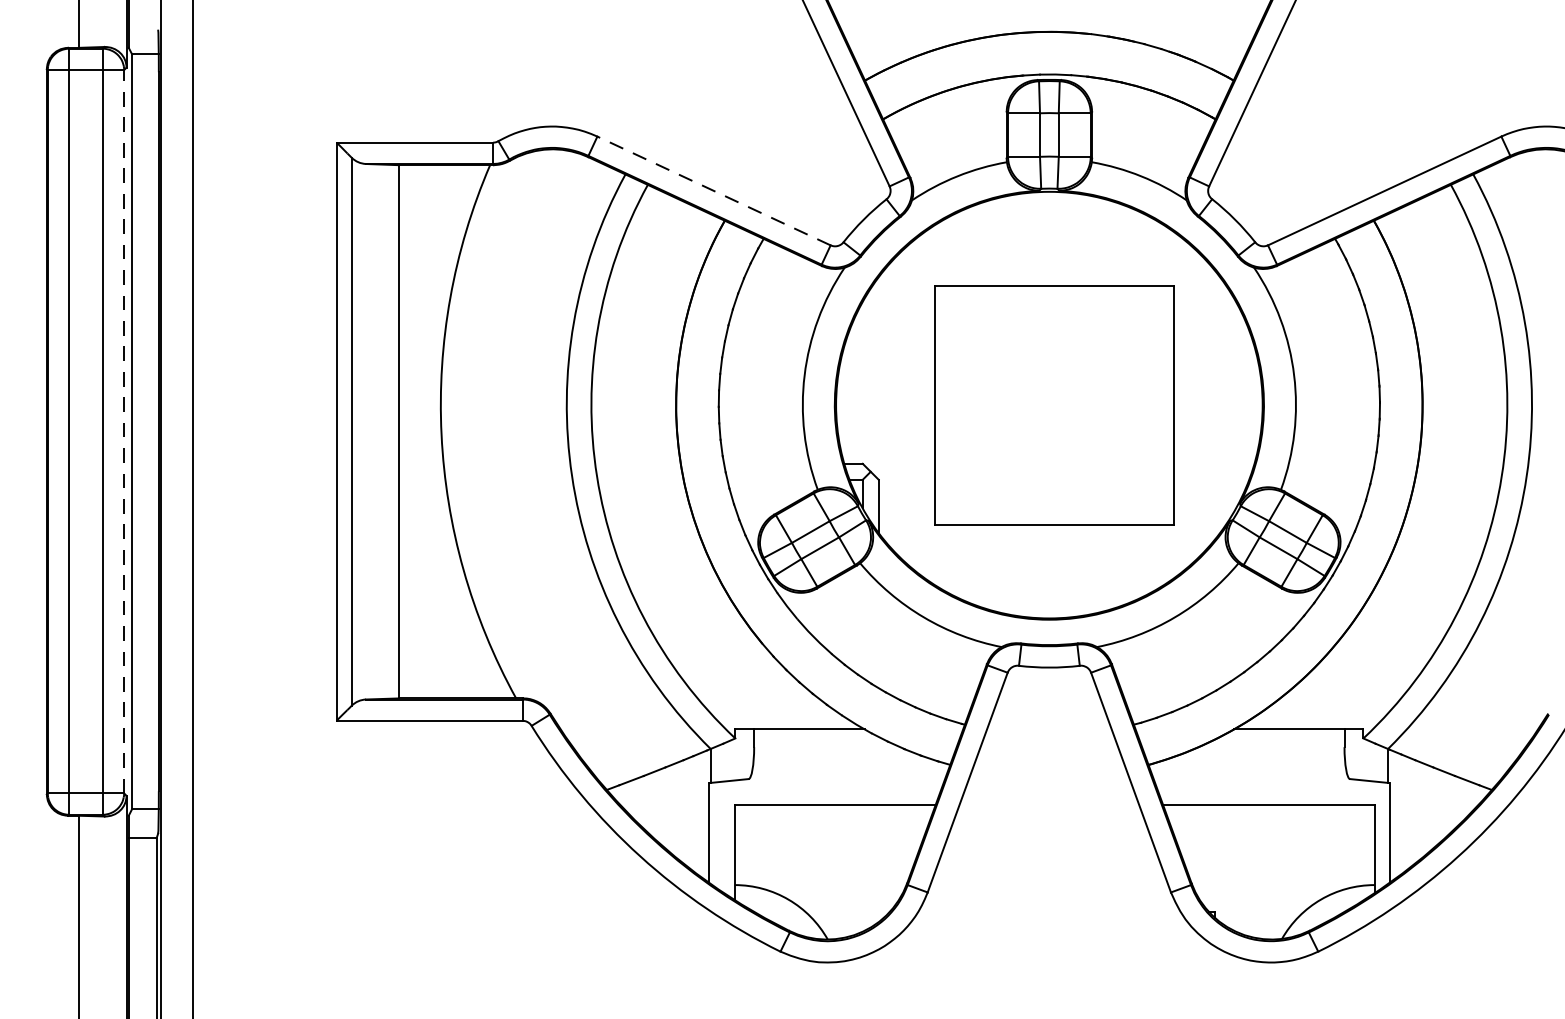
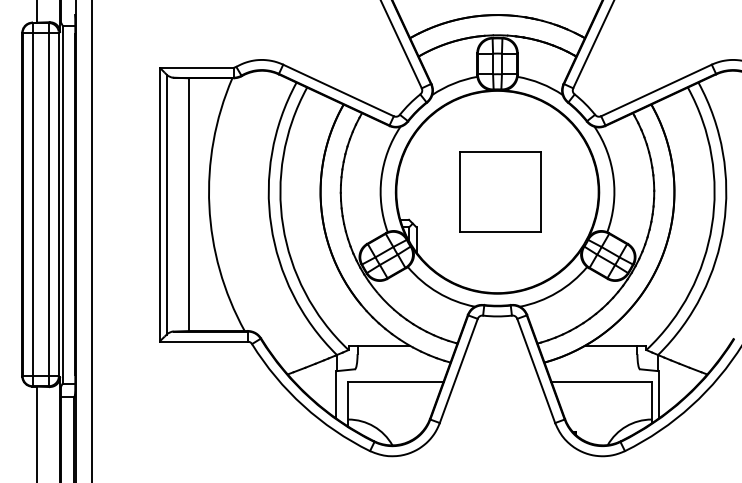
line: (713, 190) -> (338, 90), dashed -> solid
part: (1055, 404) -> (500, 191), size x0.71
line: (123, 431) -> (58, 204), dashed -> solid

